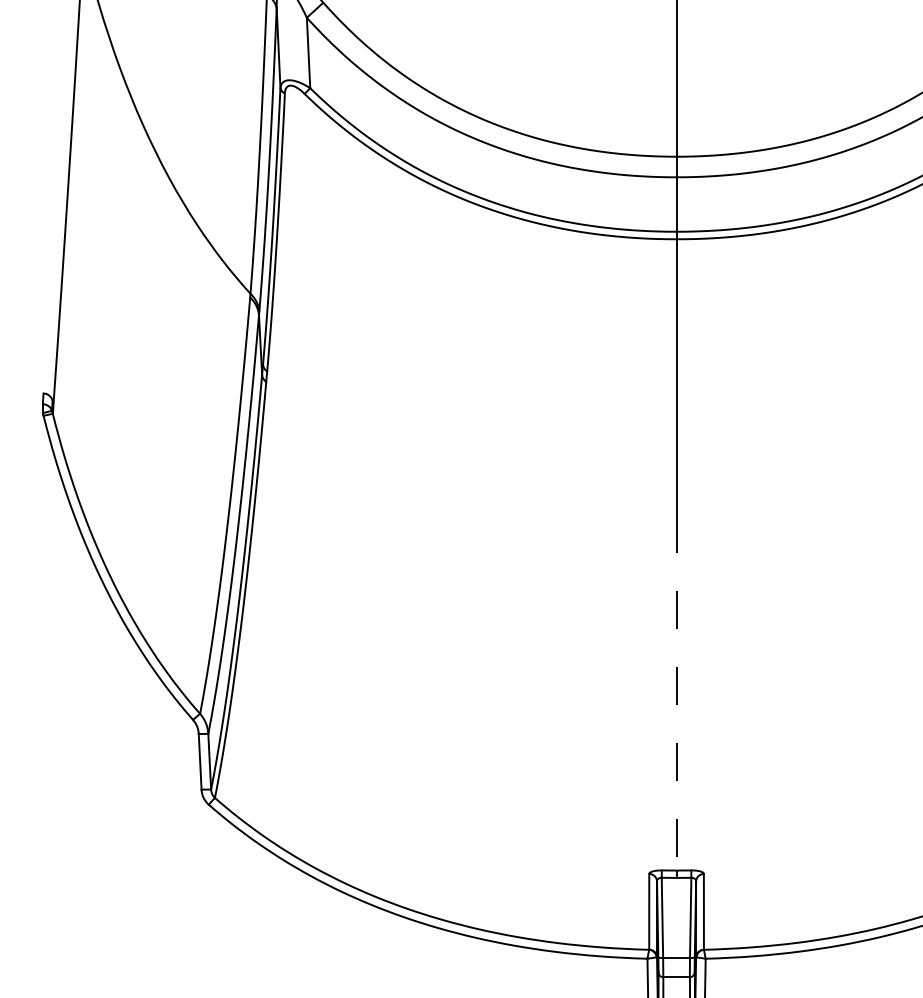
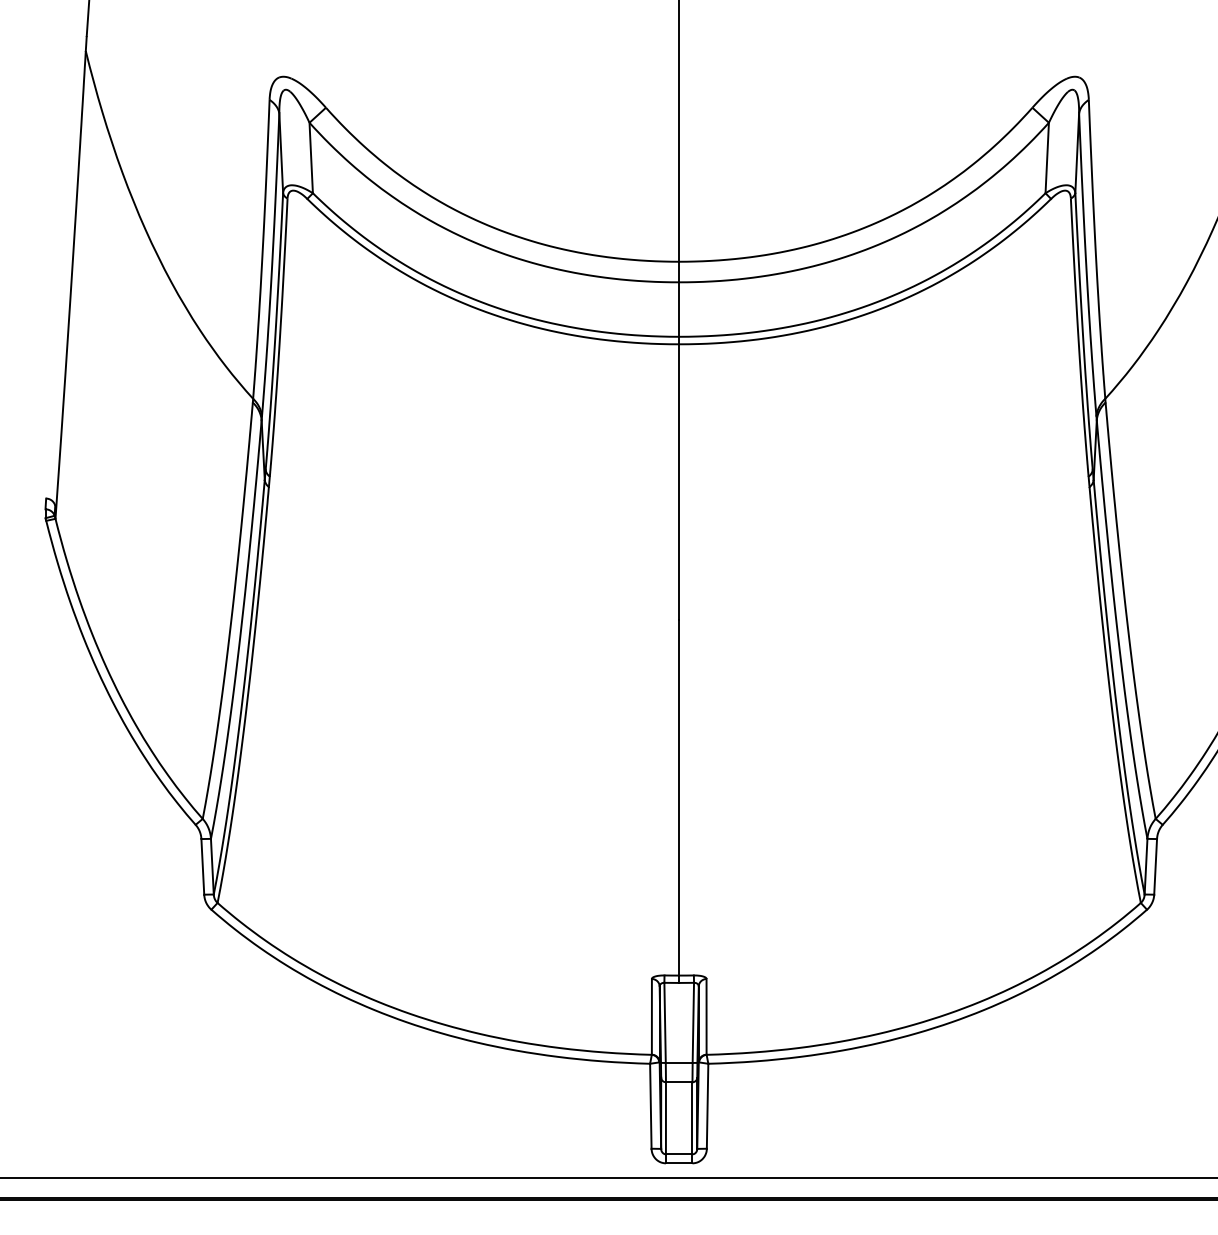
line: (676, 692) -> (679, 797), dashed -> solid

